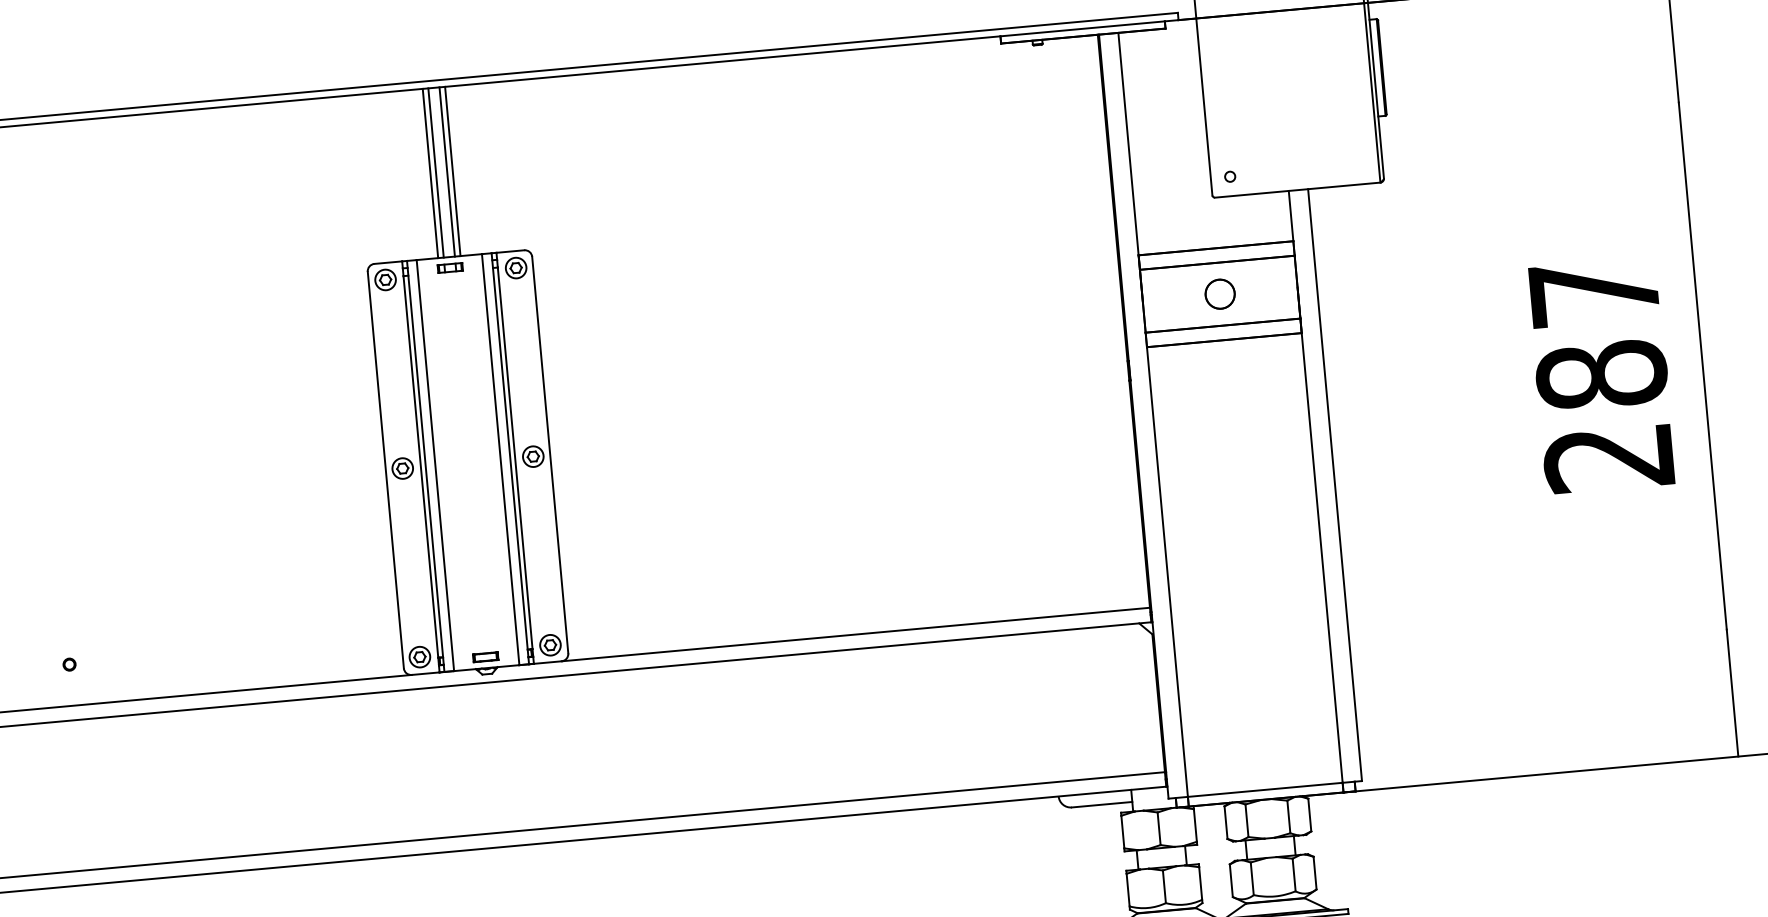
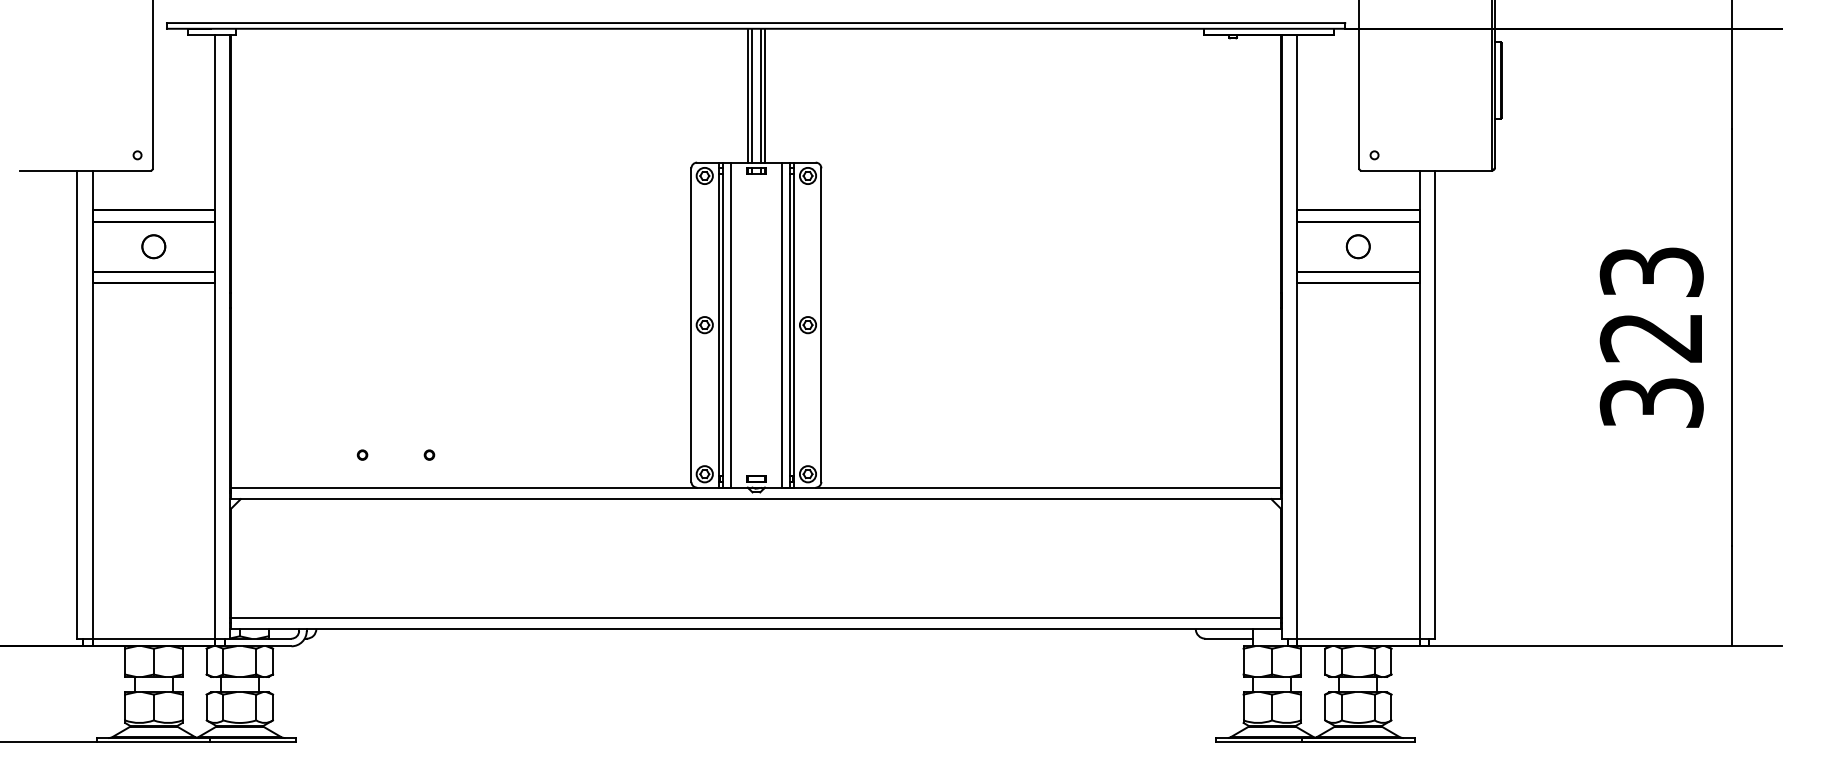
text: (1601, 375) -> (1651, 337), 287 -> 323

